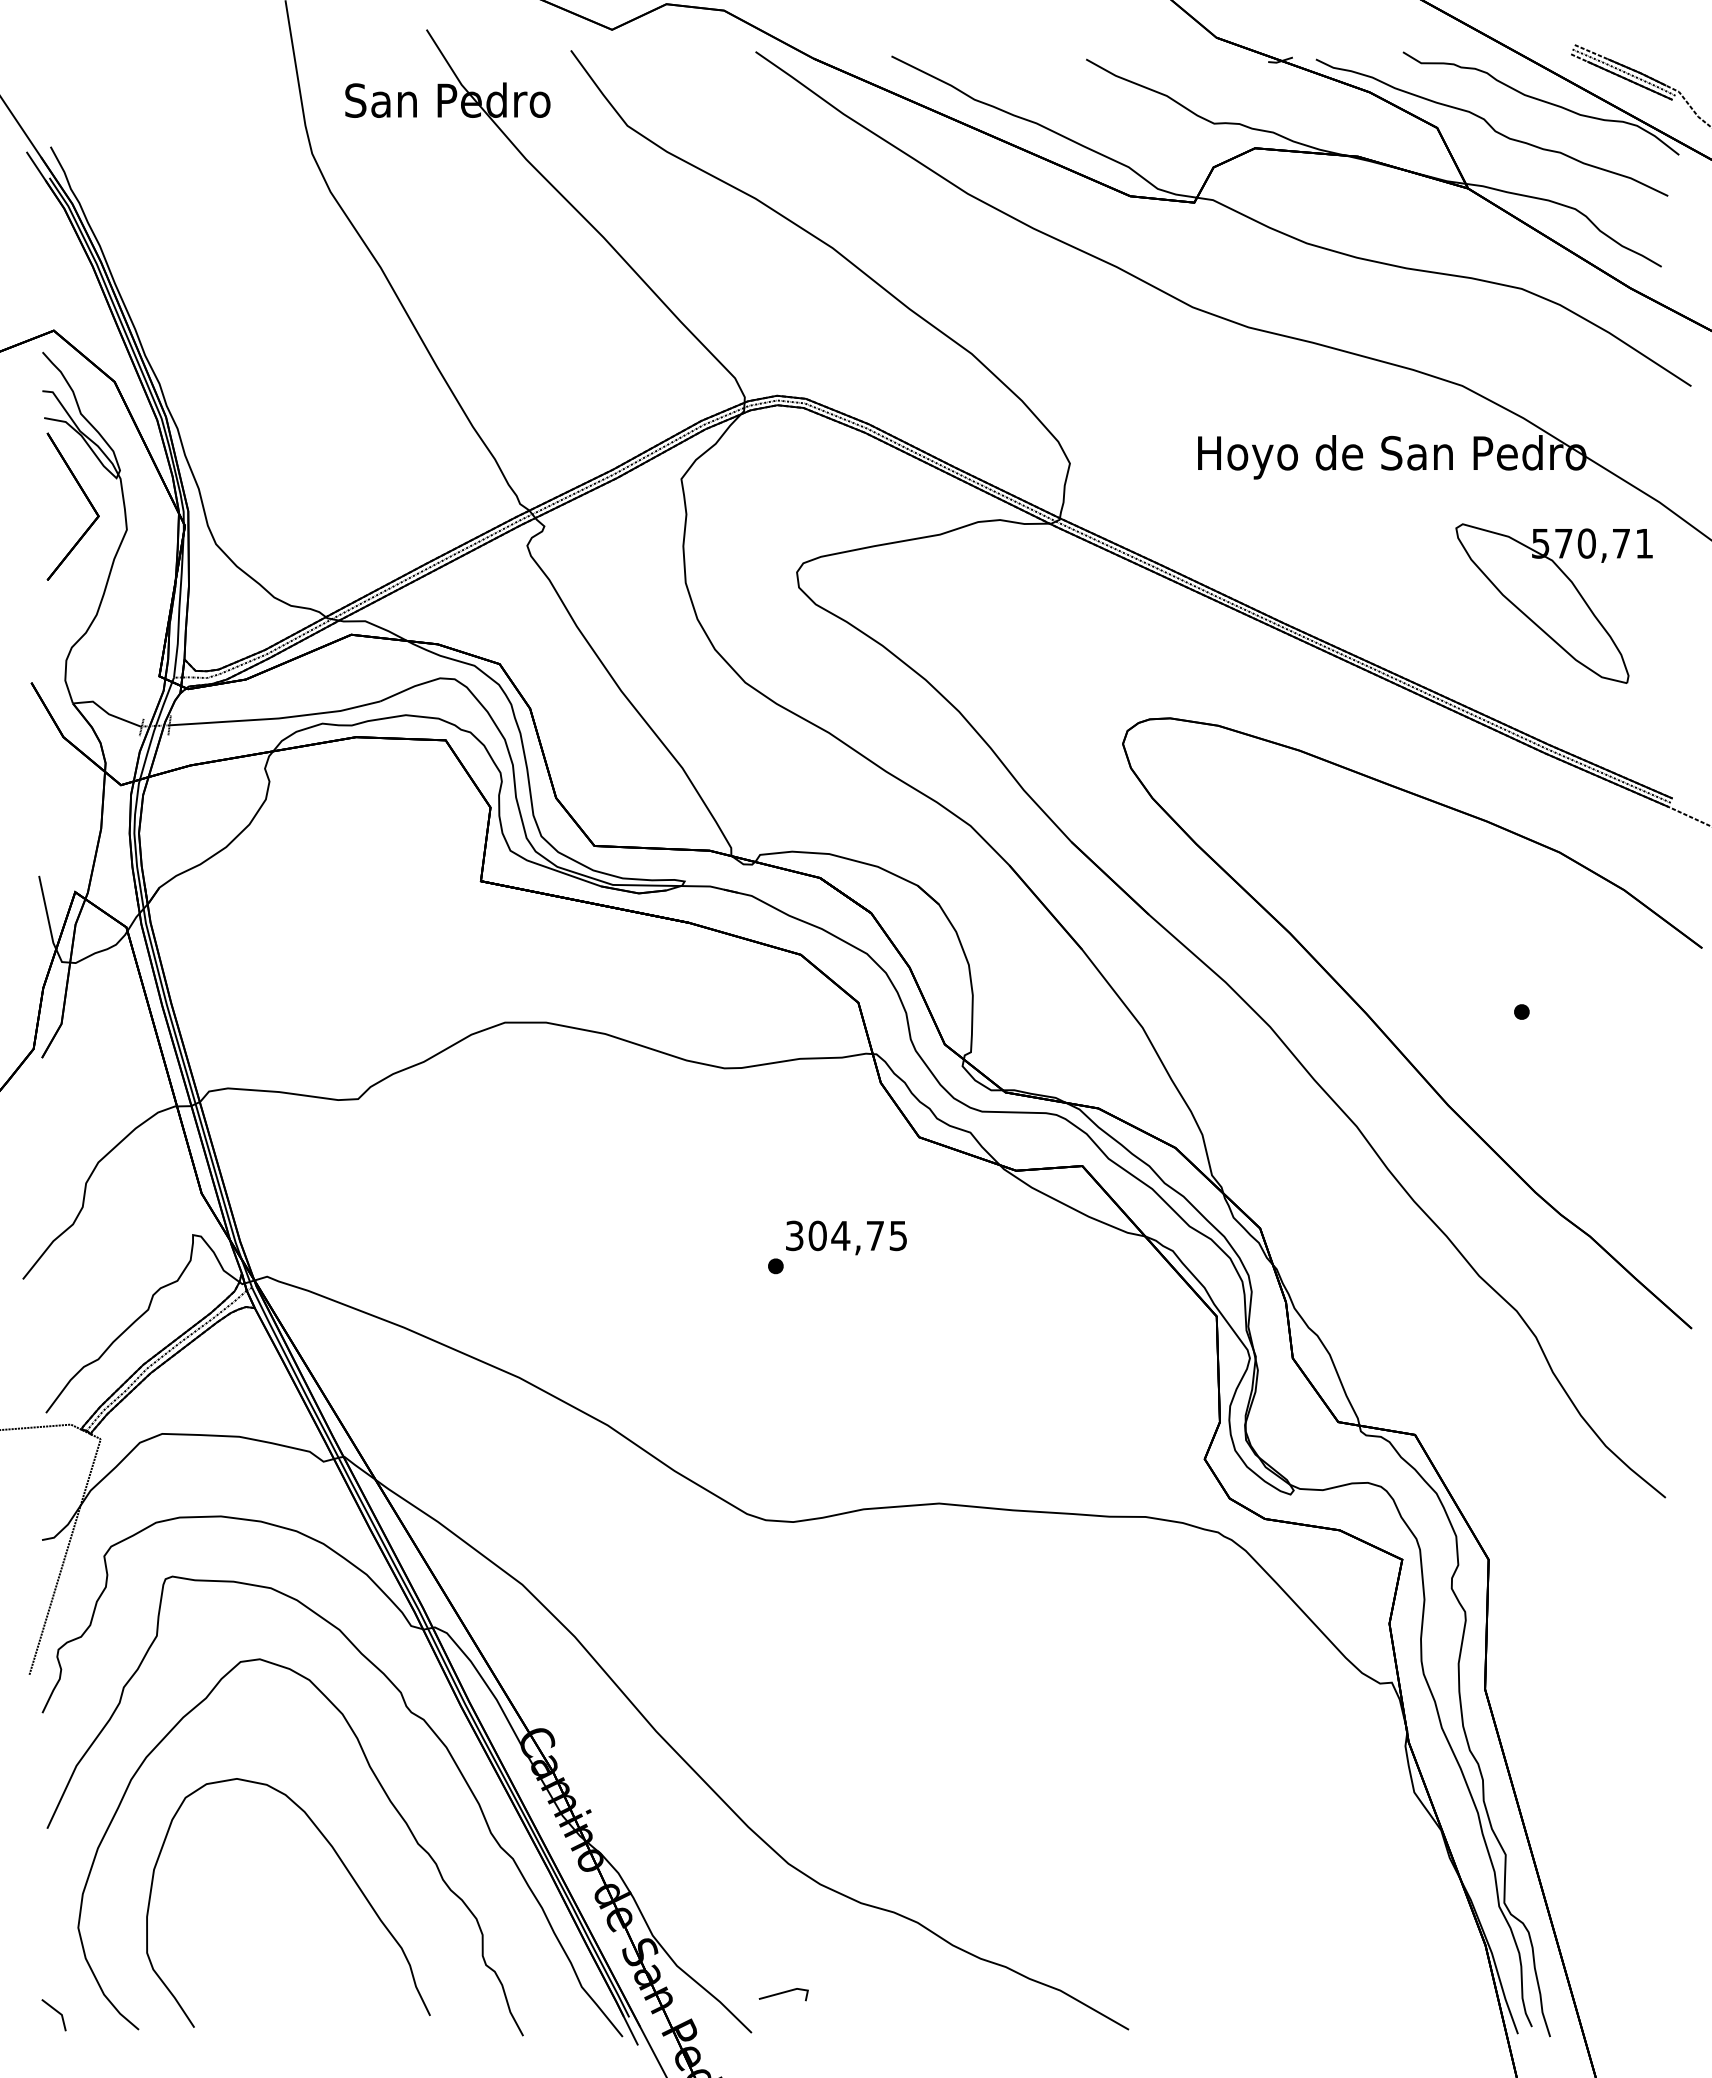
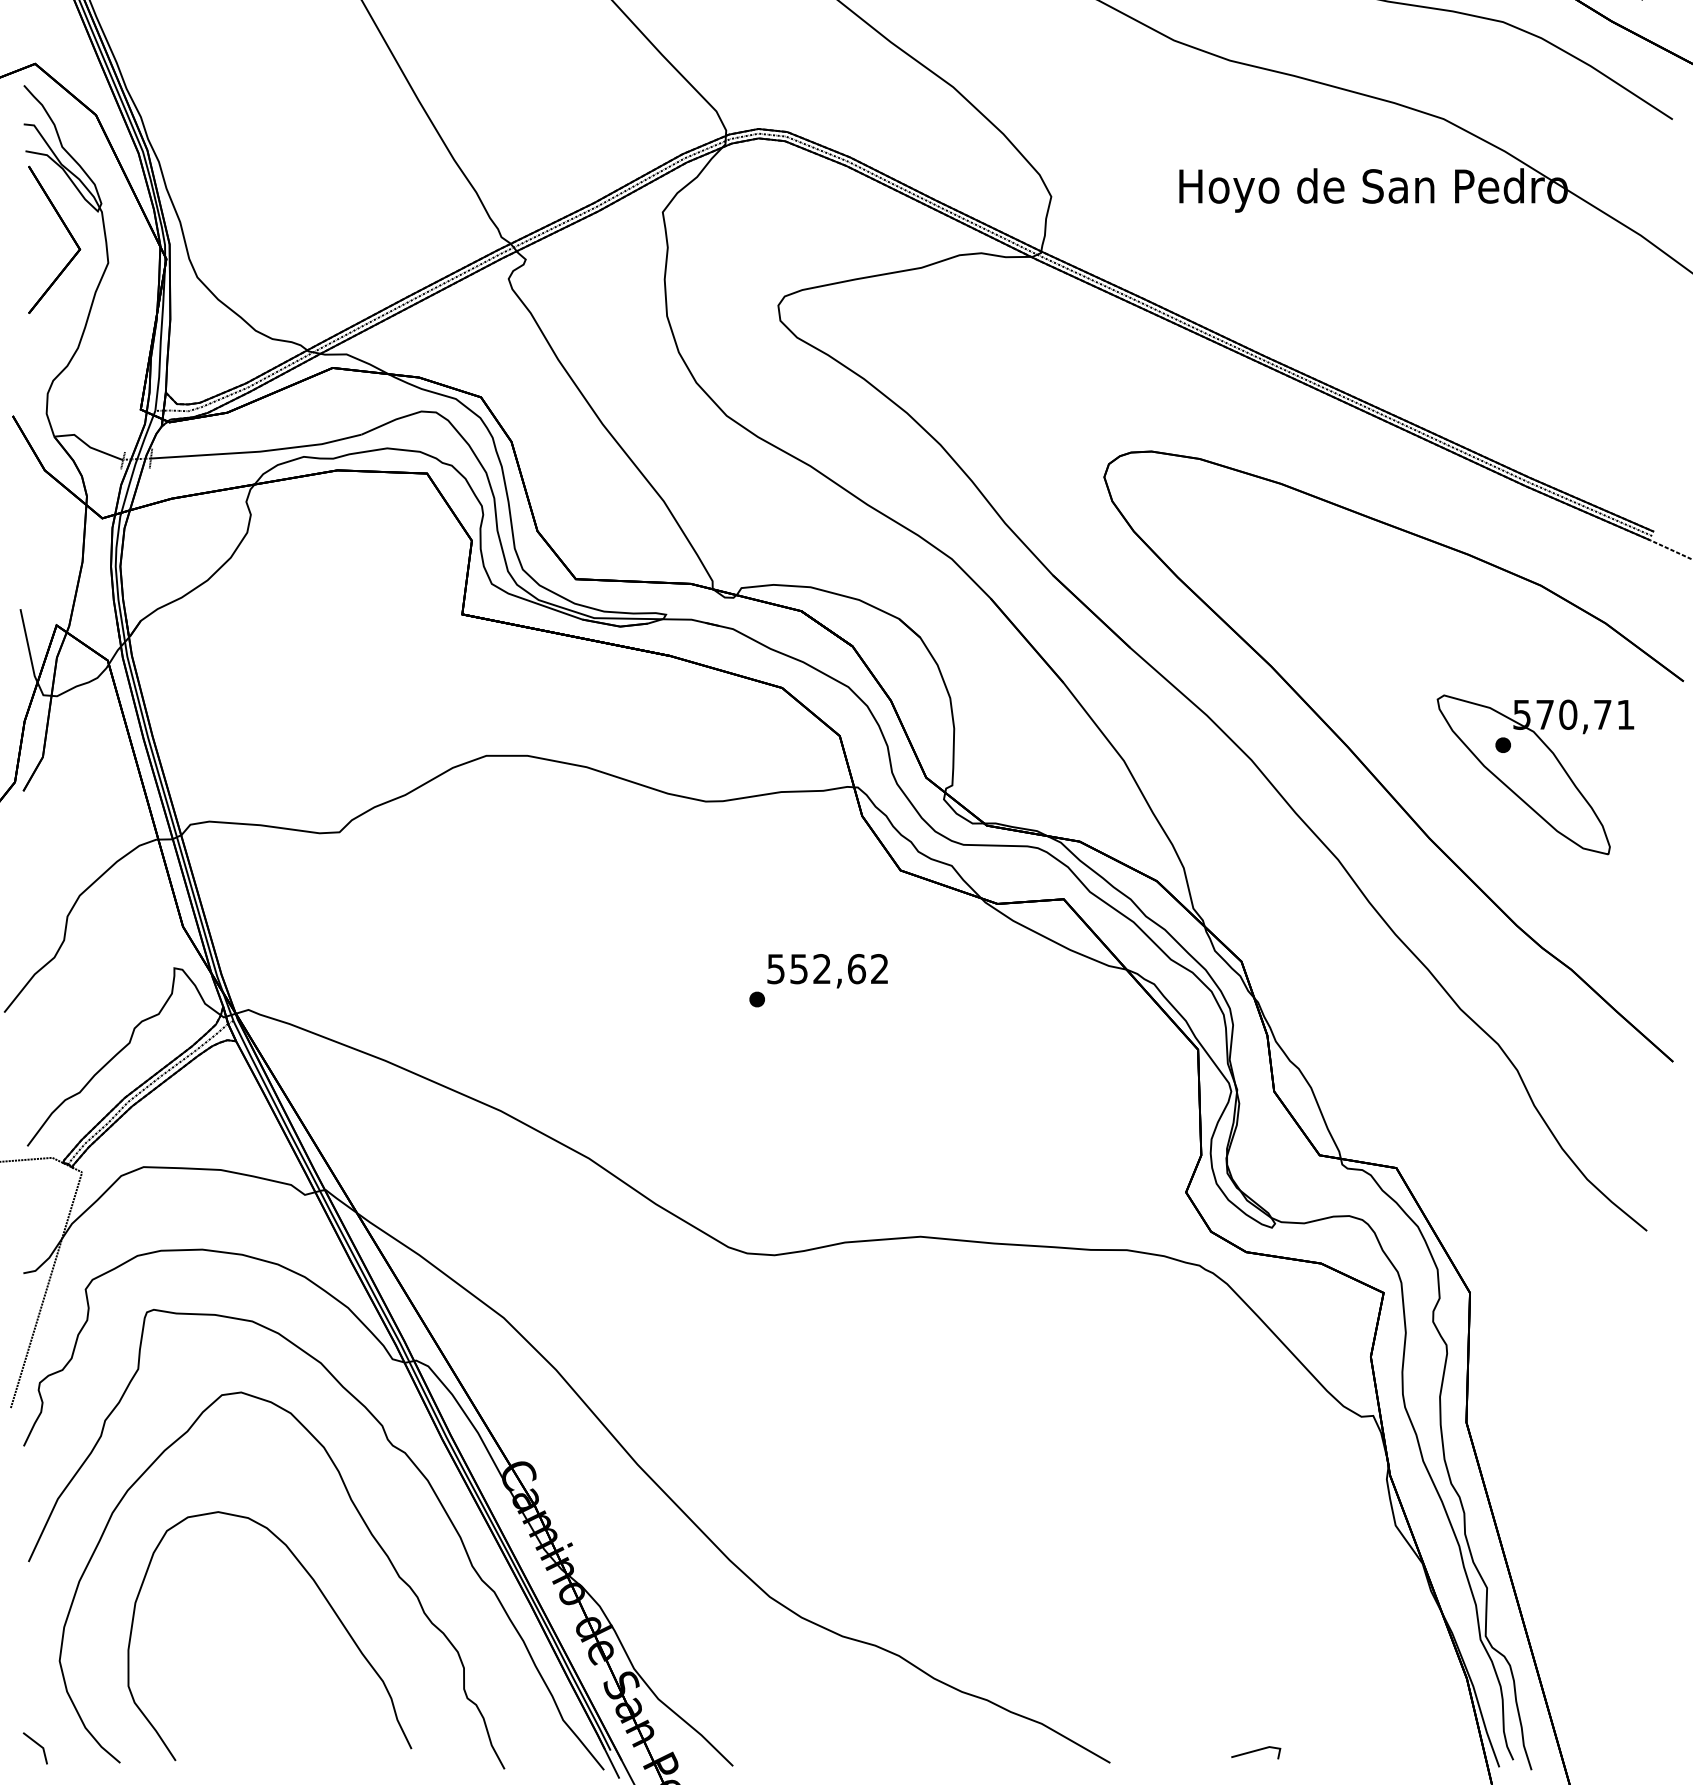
part: (1553, 603) -> (1534, 774), moved
text: (846, 1235) -> (827, 968), 304,75 -> 552,62
line: (783, 1993) -> (1255, 1751), moved

